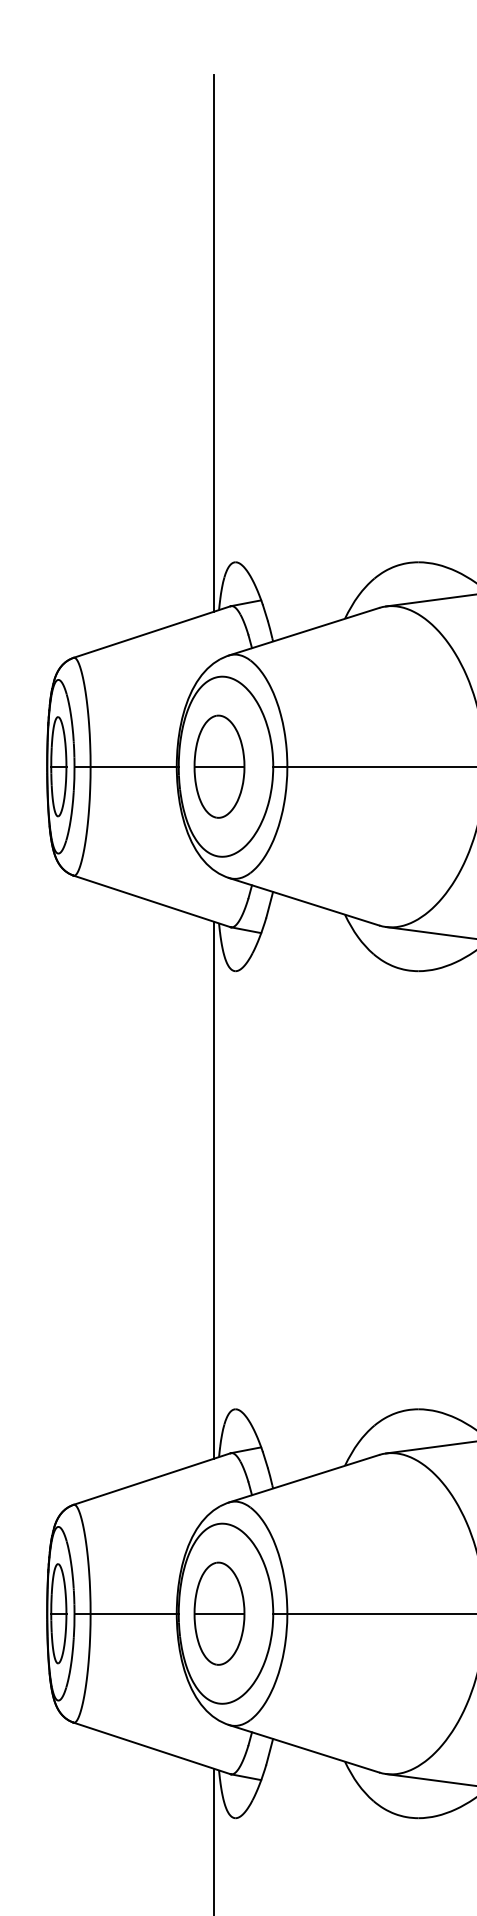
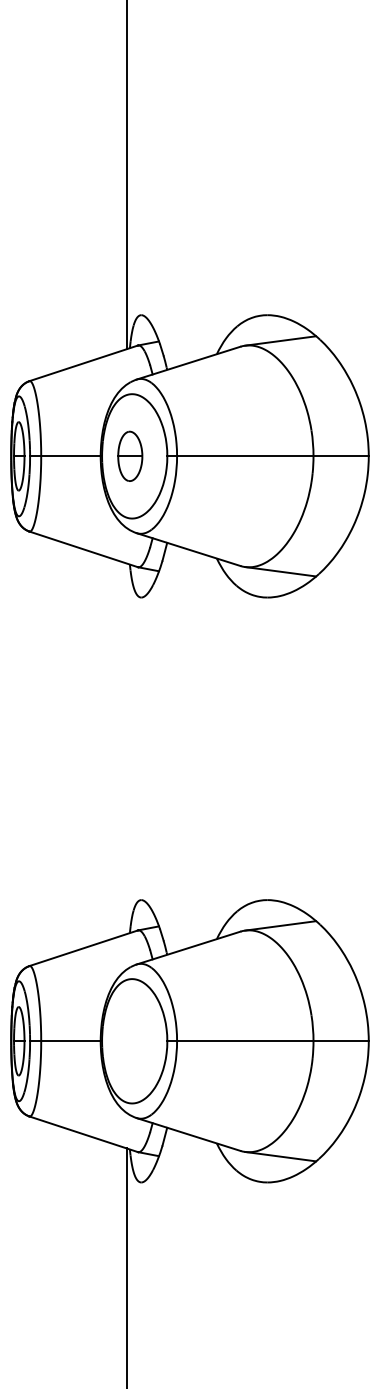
part: (219, 766) -> (130, 456), size x0.7
line: (214, 1189) -> (126, 748), removed
part: (219, 1614) -> (130, 1041), removed

